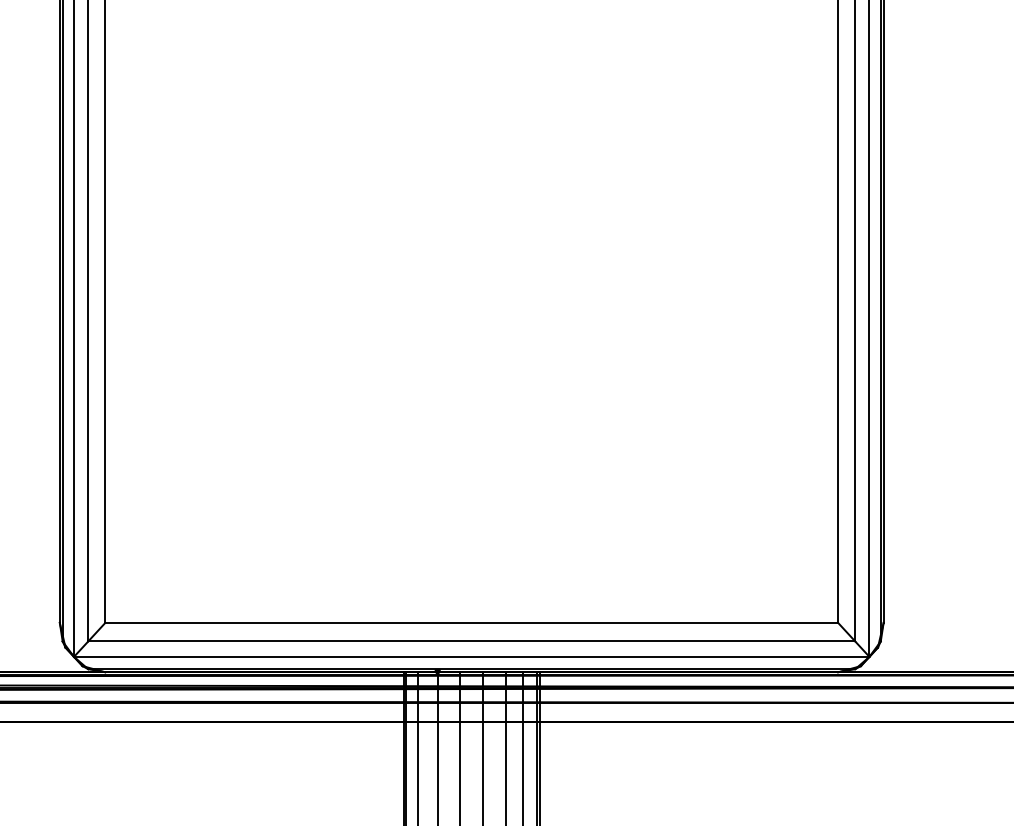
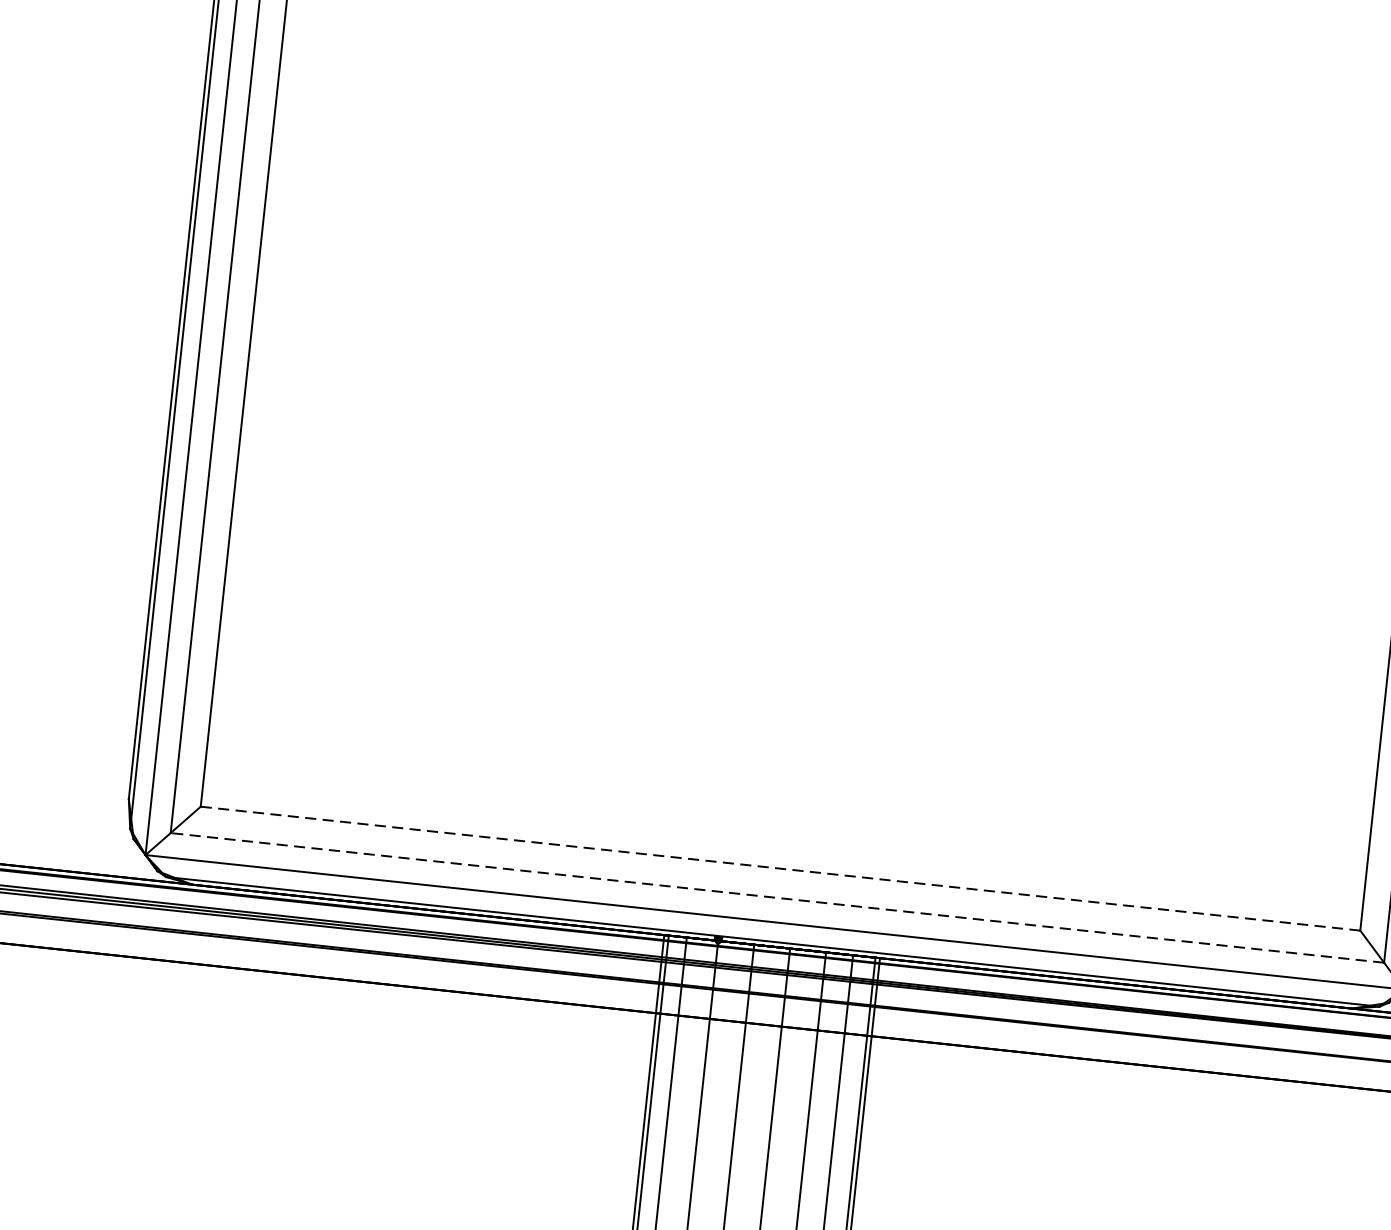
line: (472, 622) -> (781, 868), solid -> dashed
line: (471, 641) -> (776, 897), solid -> dashed

